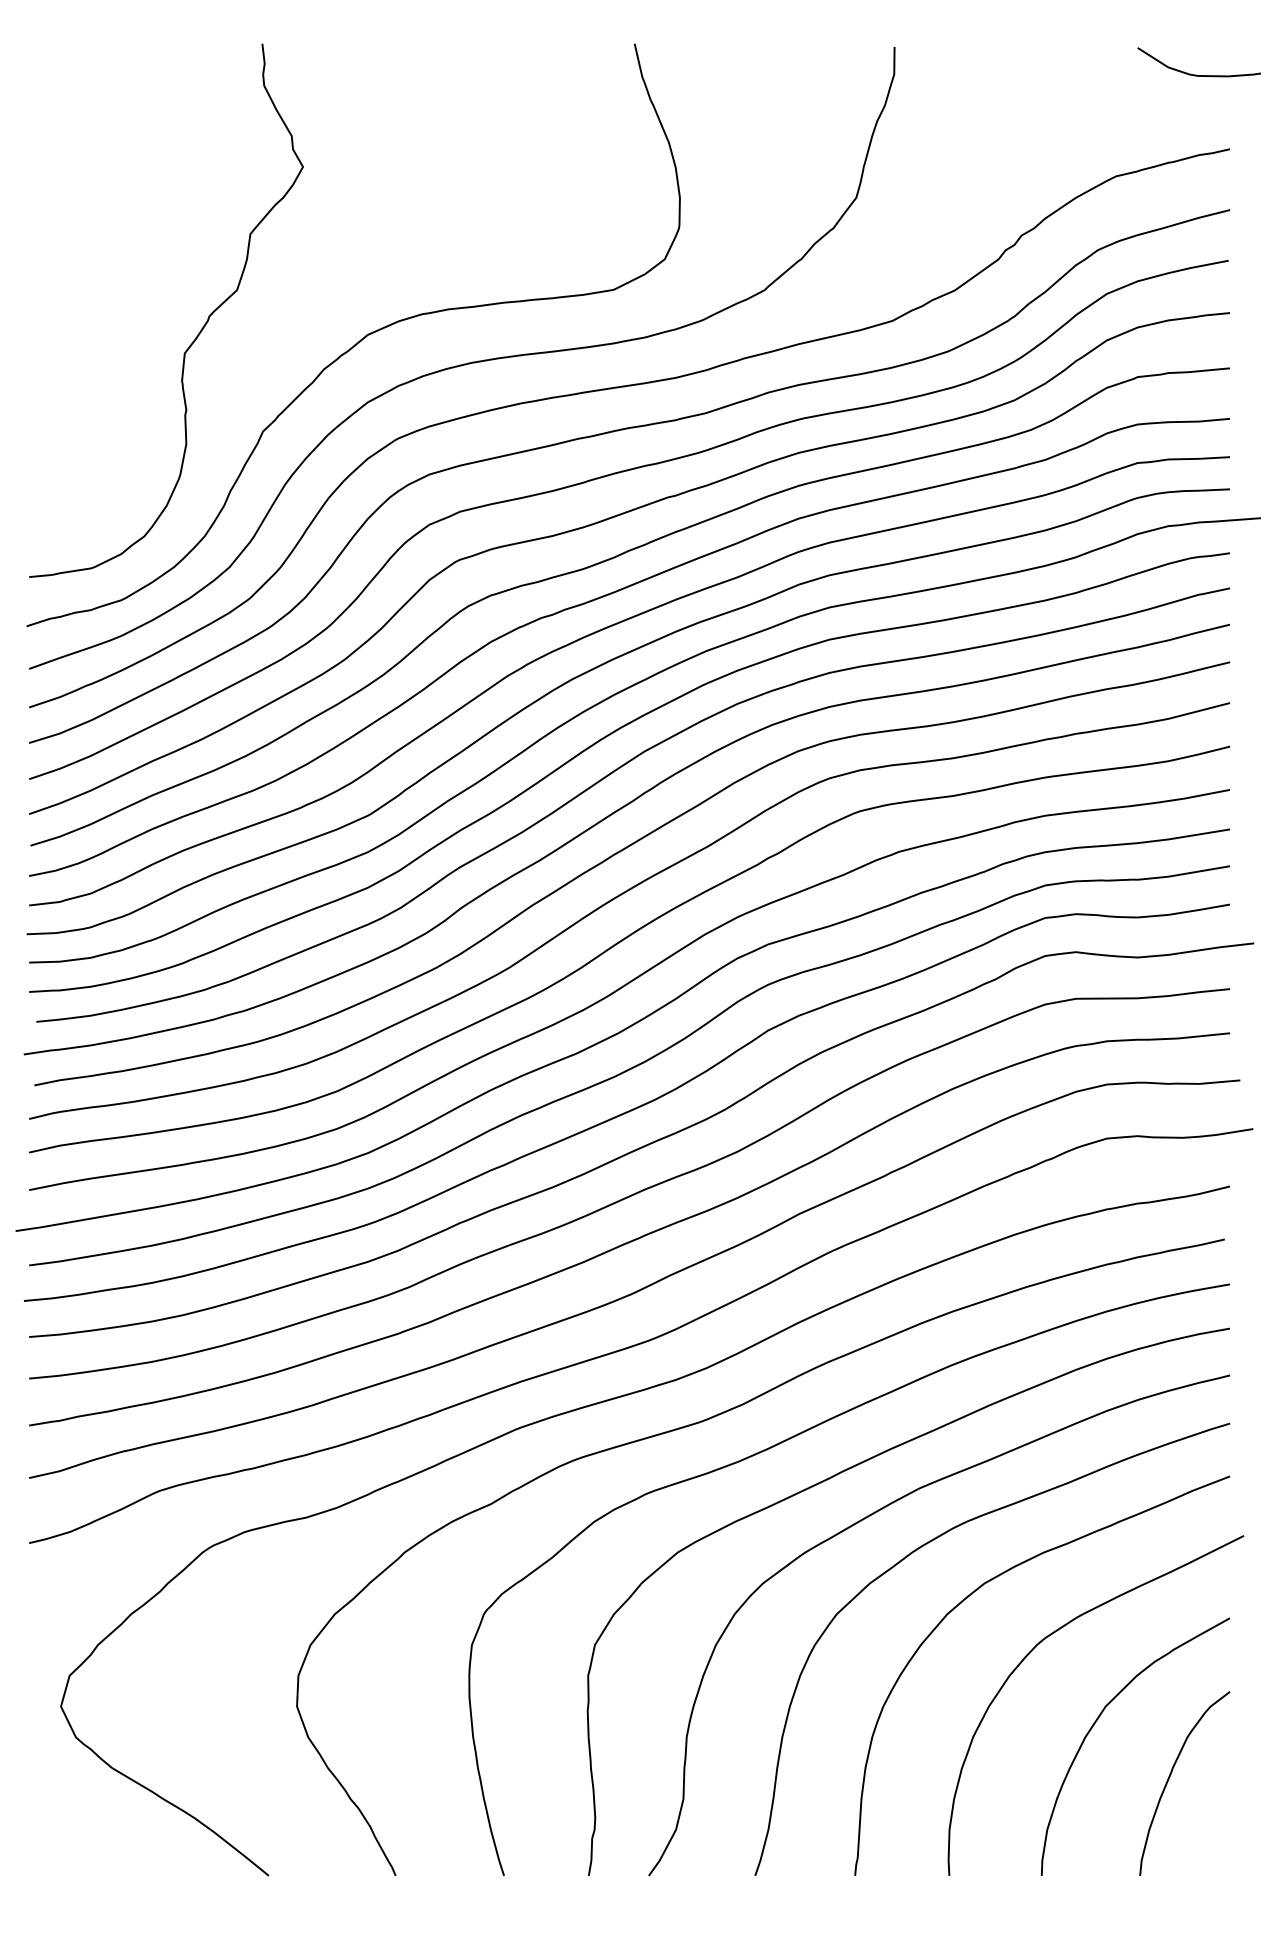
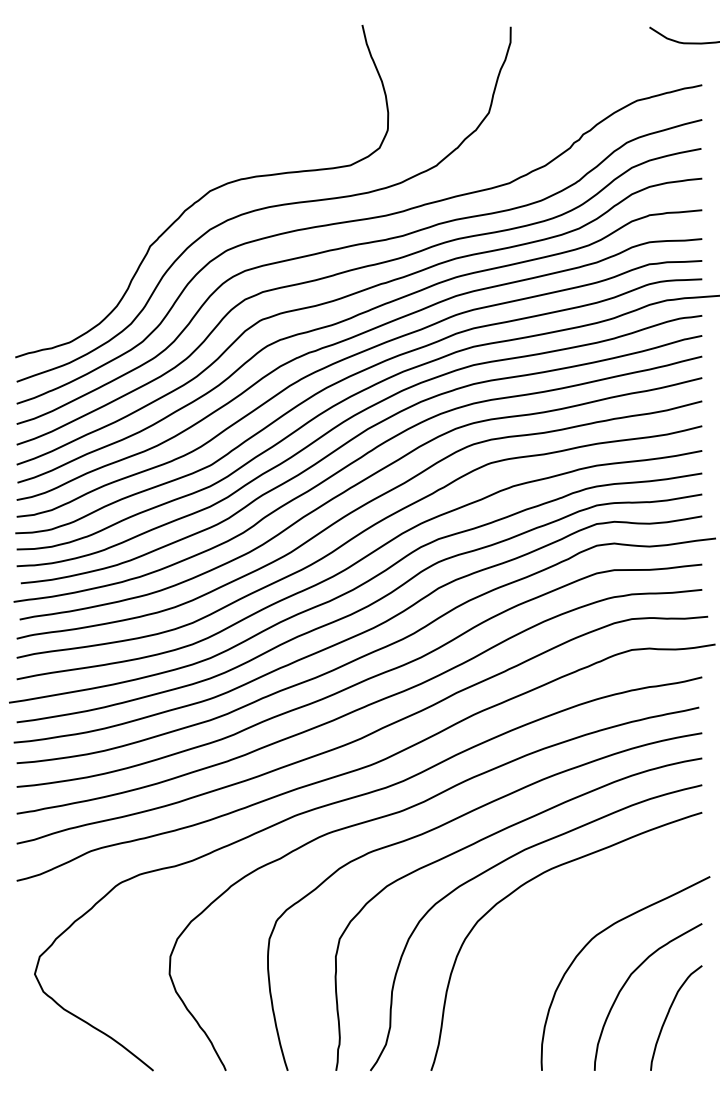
curve: (196, 333) -> (112, 190), removed
curve: (971, 1596) -> (554, 911), removed

